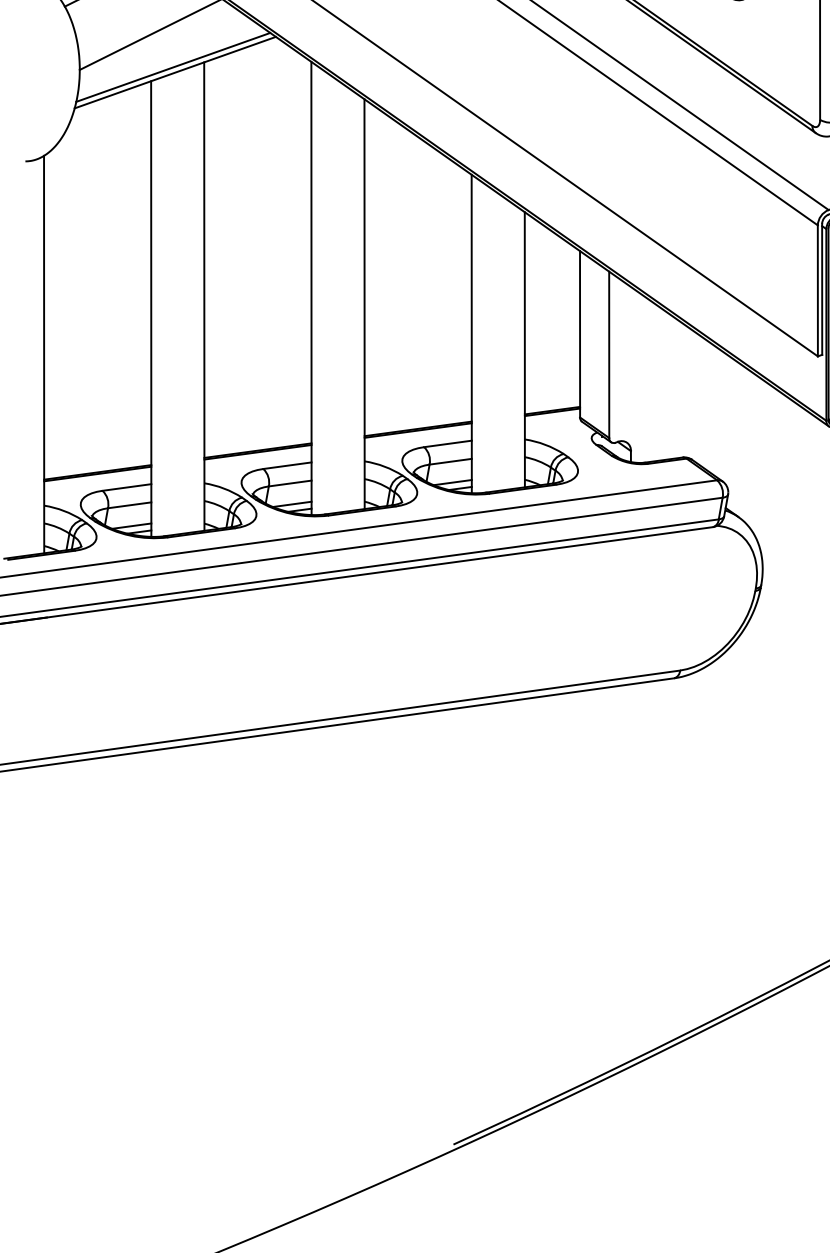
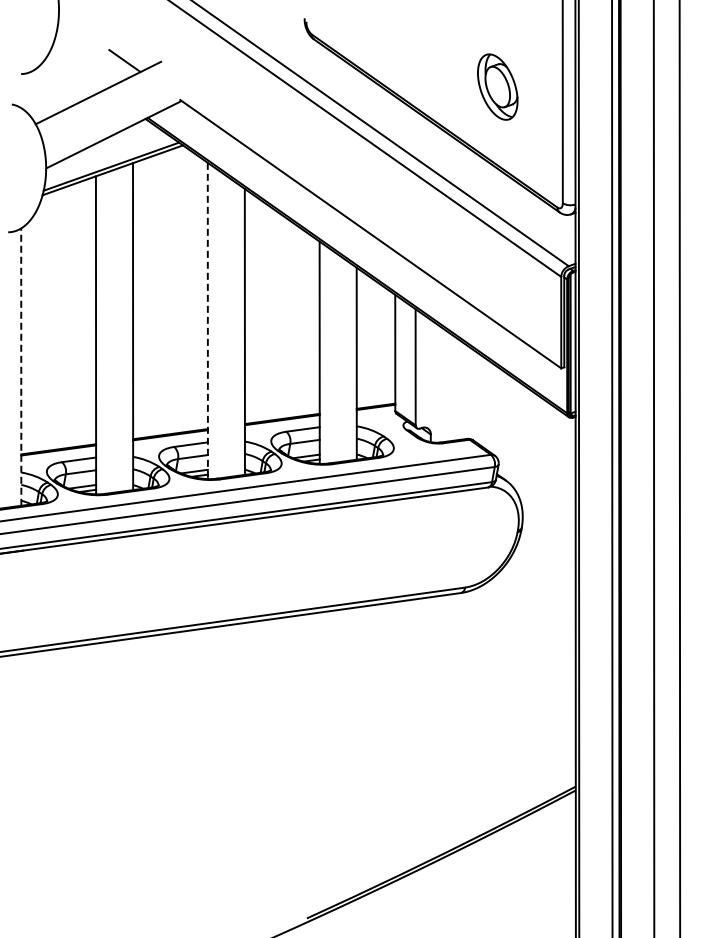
line: (310, 289) -> (207, 321), solid -> dashed
line: (44, 355) -> (21, 367), solid -> dashed

